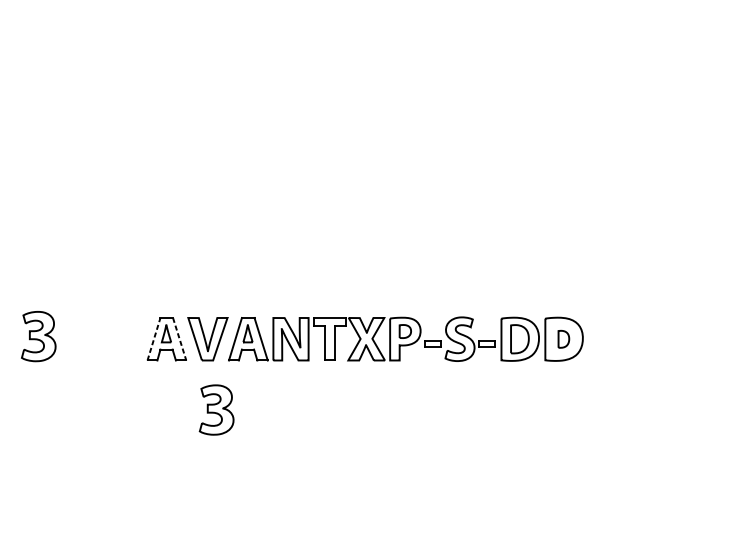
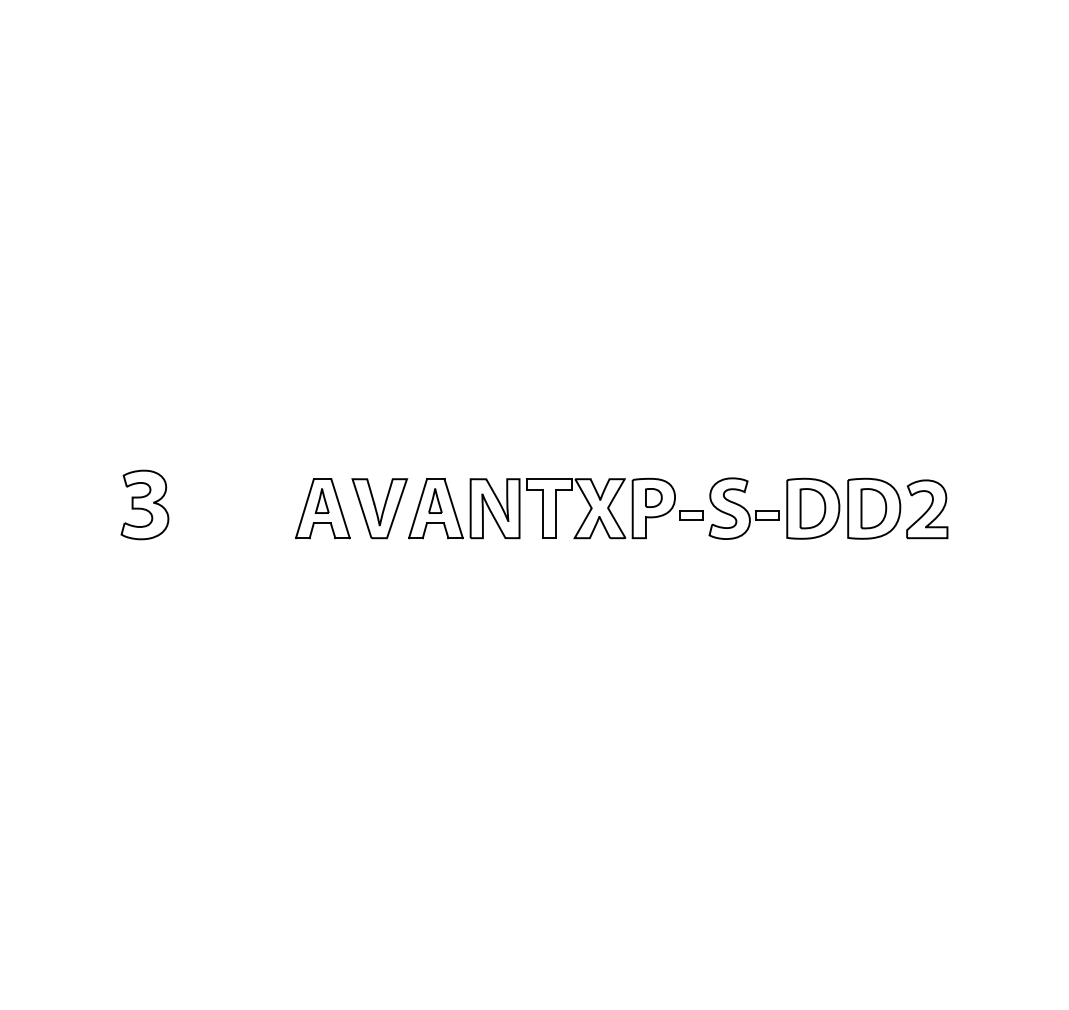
line: (153, 339) -> (304, 508), dashed -> solid
line: (179, 339) -> (340, 508), dashed -> solid
part: (563, 339) -> (873, 508), size x1.67
part: (602, 339) -> (927, 509), added
part: (216, 409) -> (391, 606), removed

